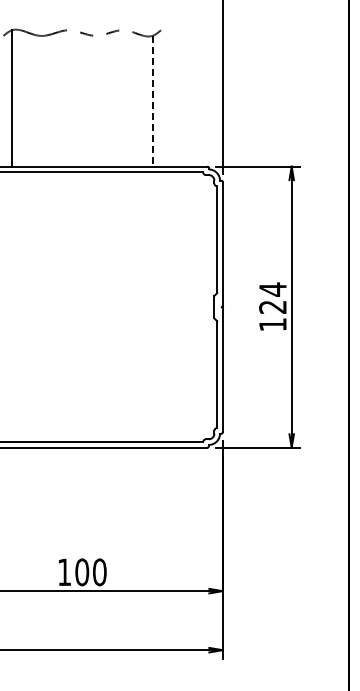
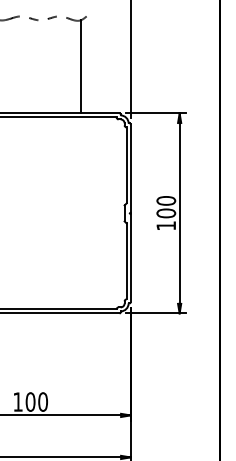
line: (152, 101) -> (80, 67), dashed -> solid
text: (272, 298) -> (165, 207), 124 -> 100

